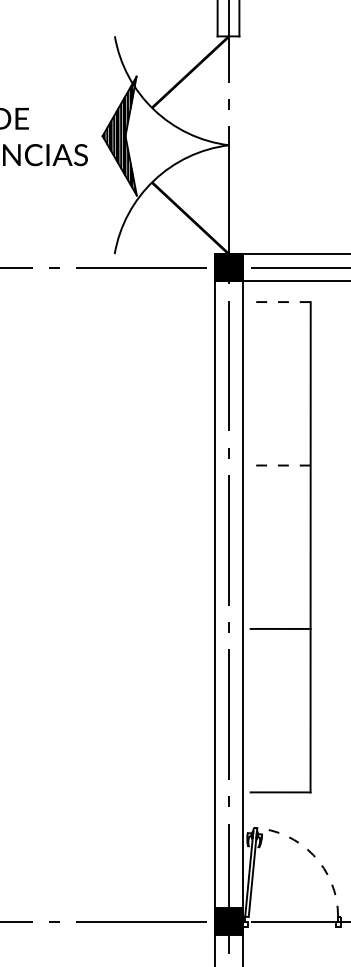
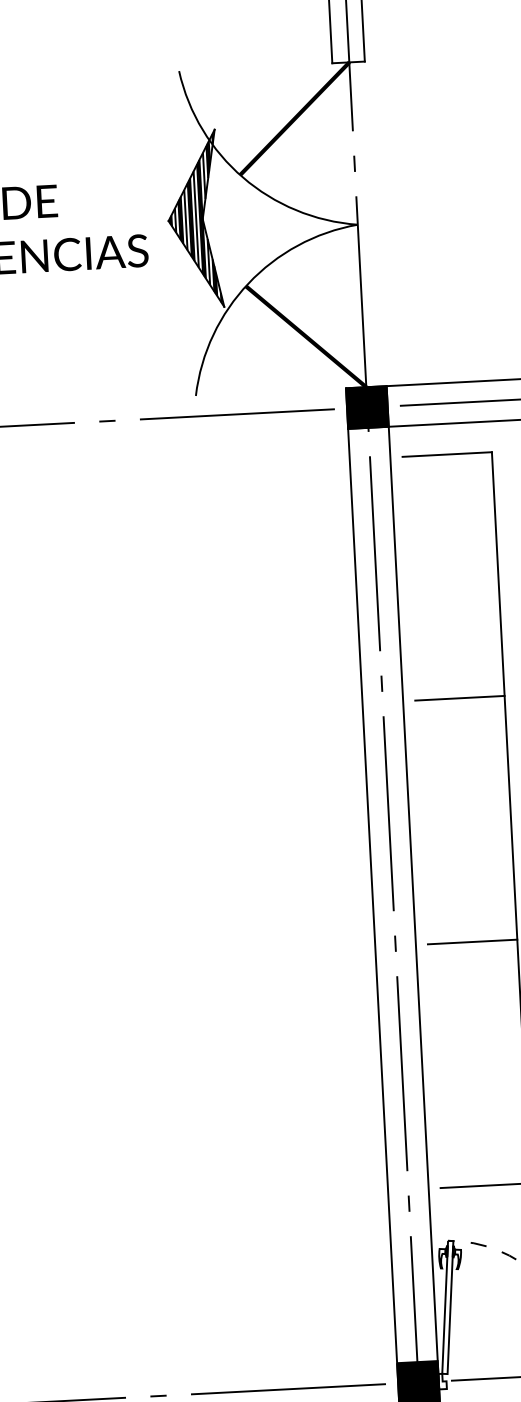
line: (280, 302) -> (446, 455), dashed -> solid
line: (280, 465) -> (459, 698), dashed -> solid

